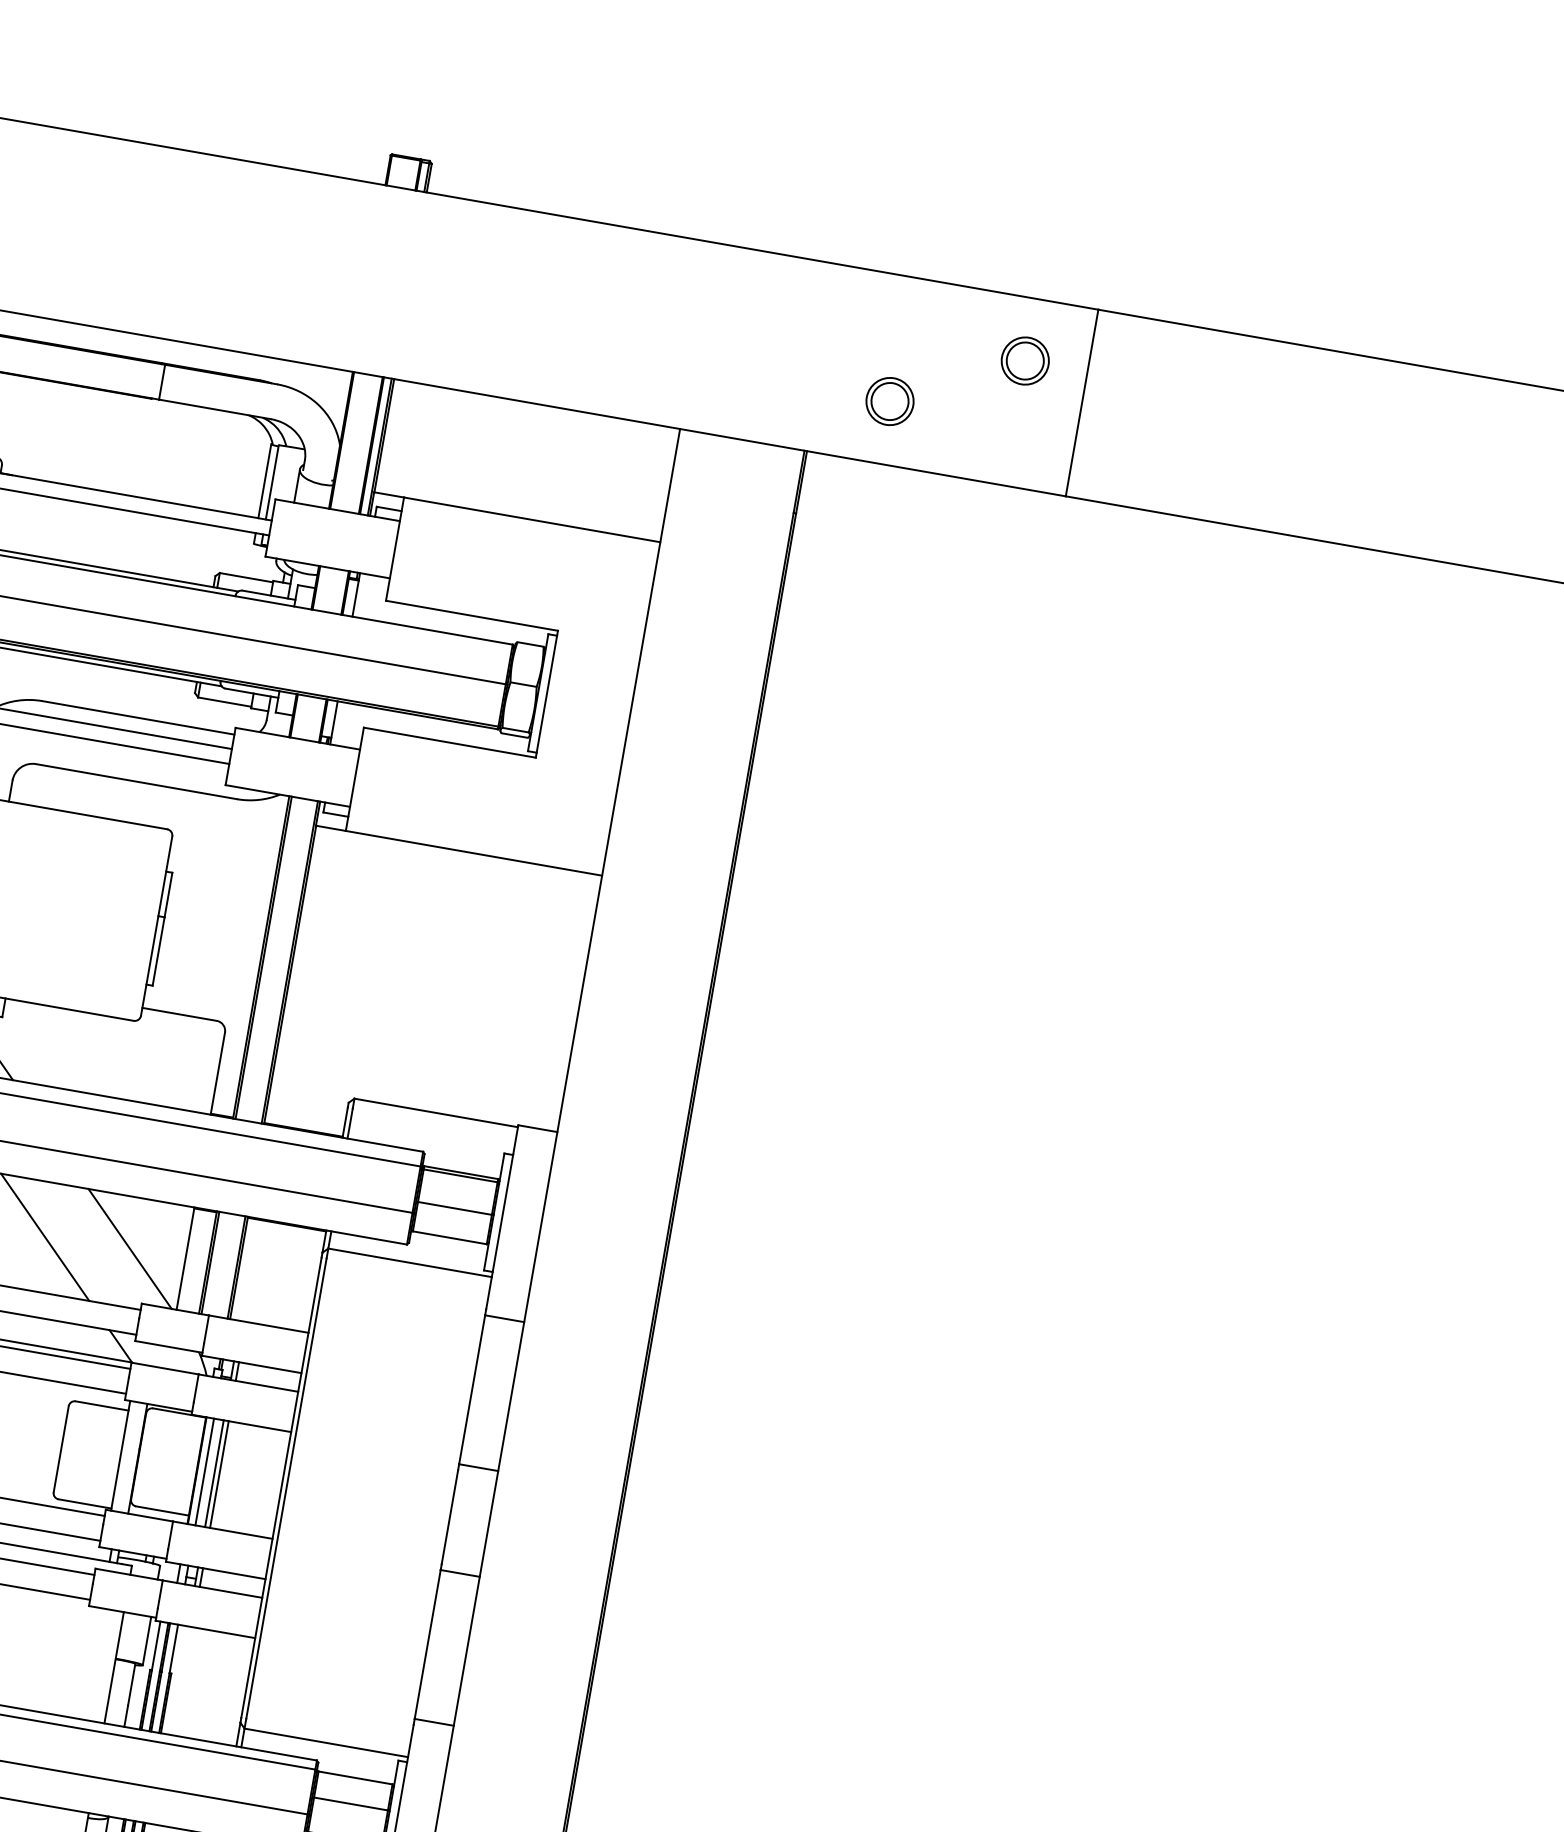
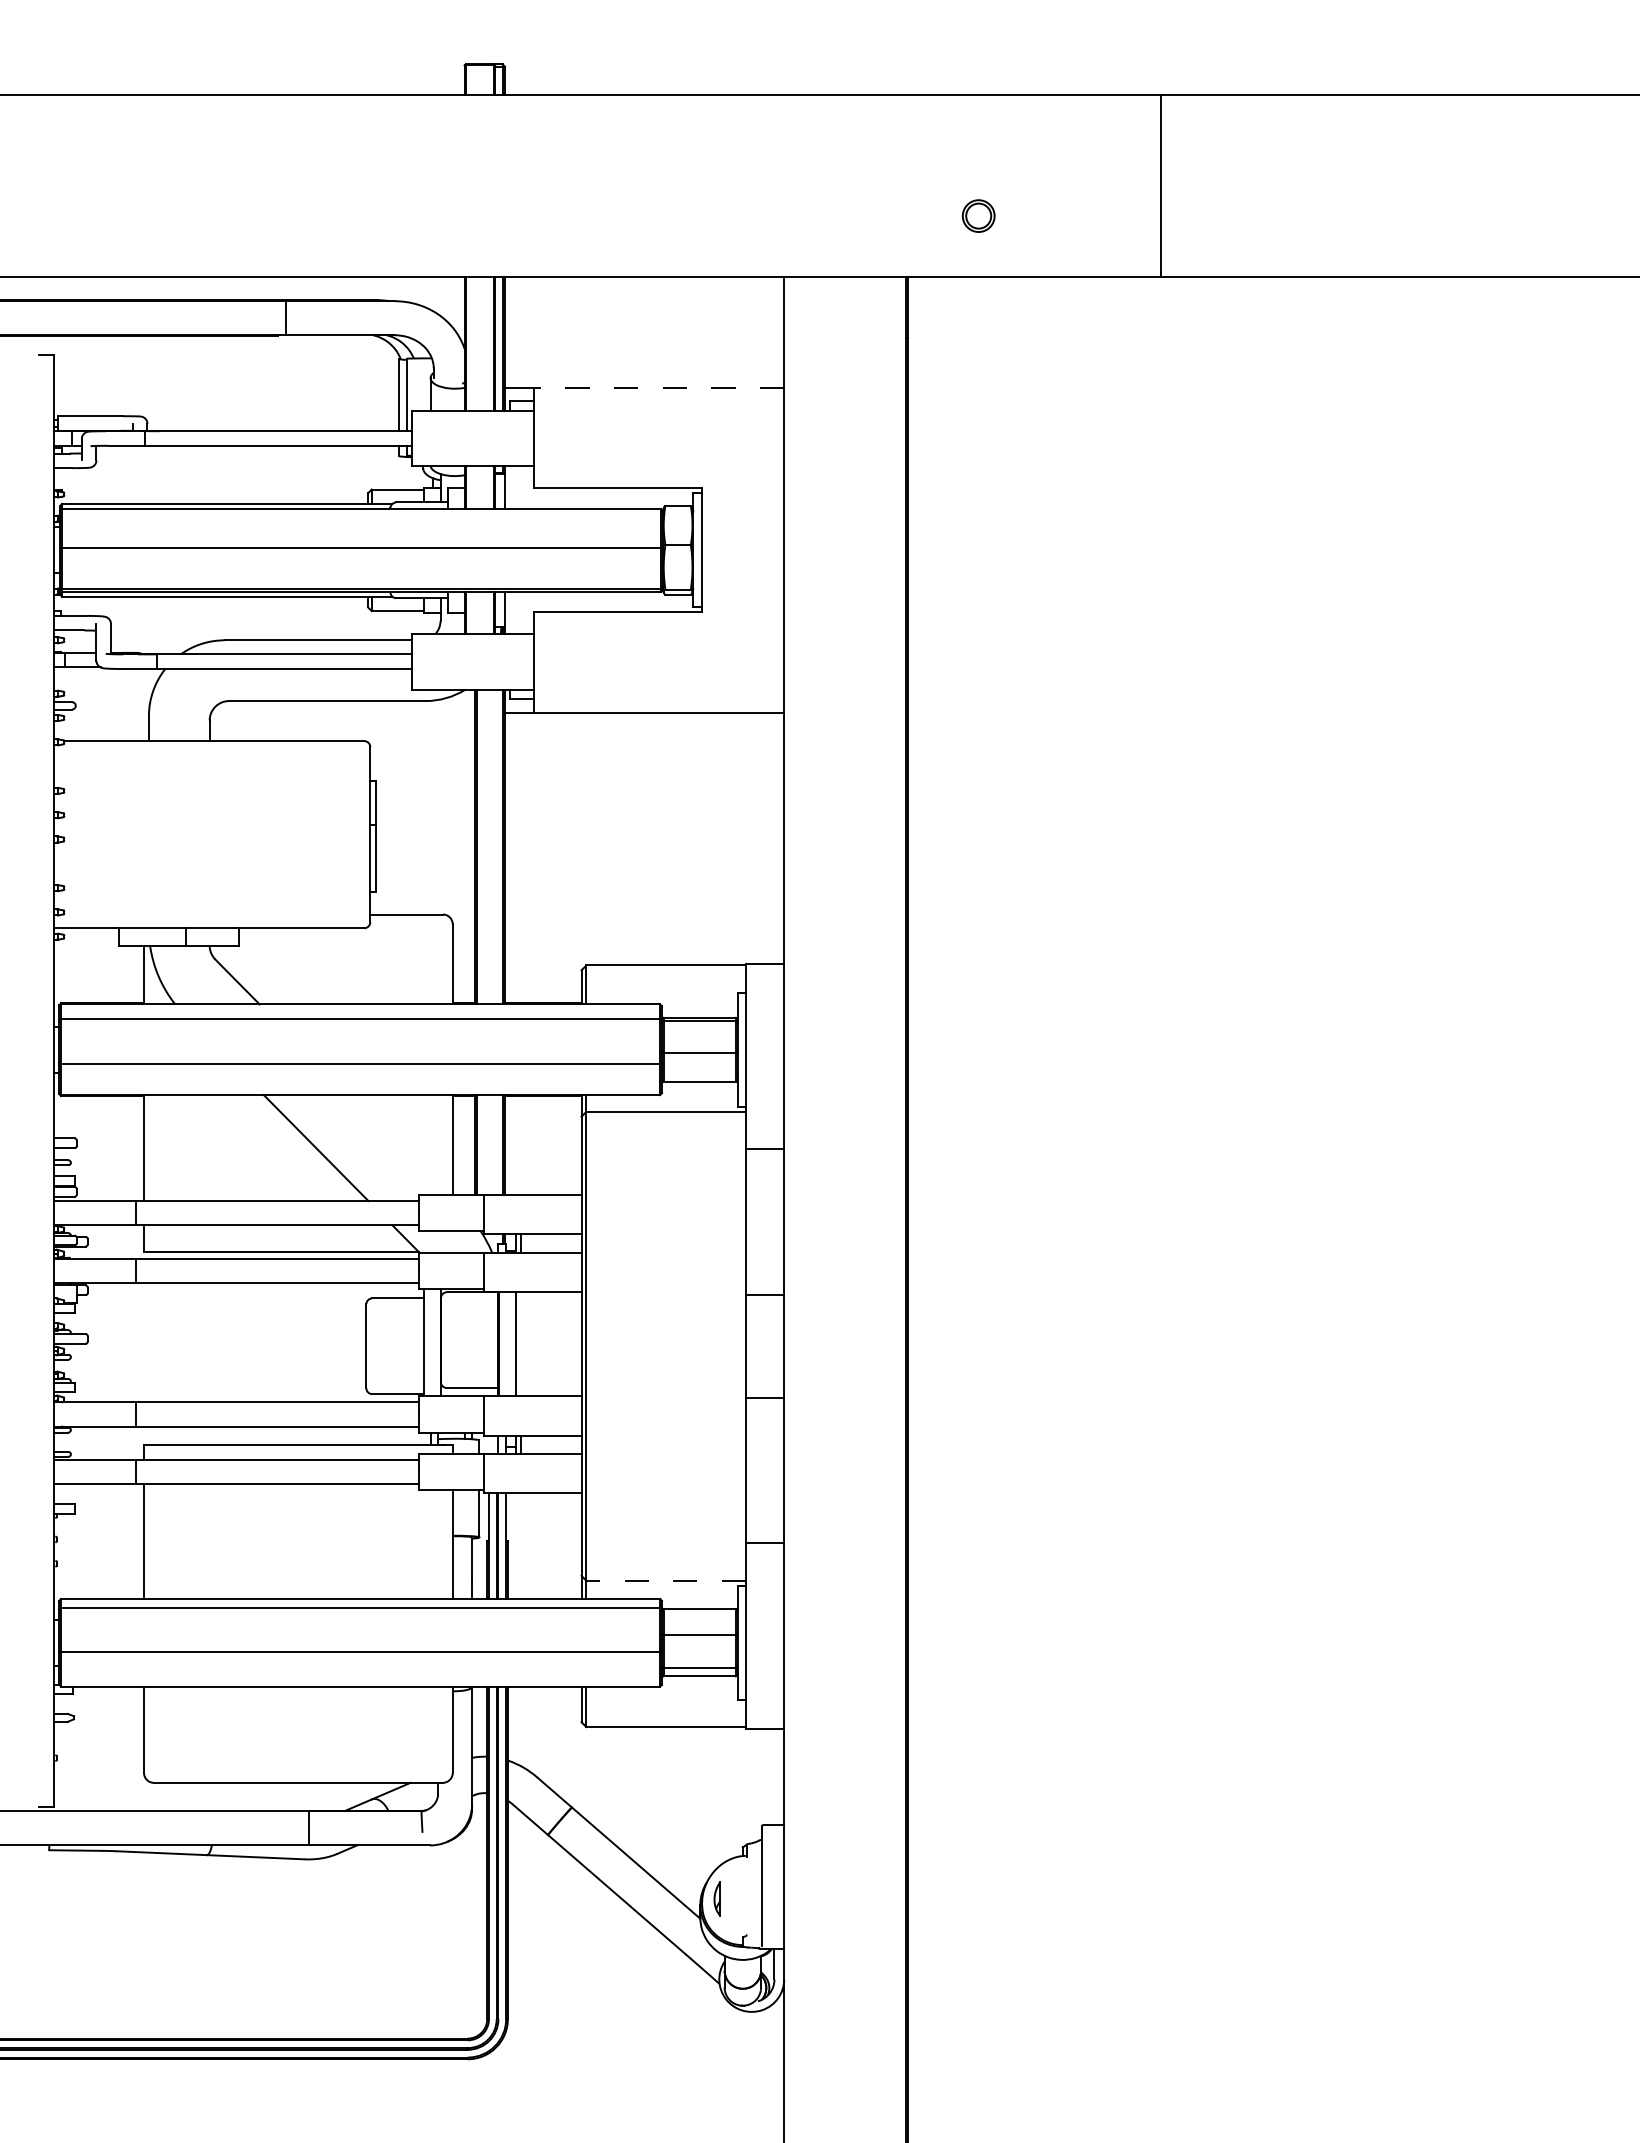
part: (1024, 360) -> (1099, 154), removed
part: (890, 400) -> (978, 215), size x0.7
line: (531, 519) -> (658, 387), solid -> dashed
line: (130, 1248) -> (398, 1144), removed
line: (205, 1471) -> (506, 1343), removed
line: (219, 1473) -> (520, 1343), removed
line: (326, 1742) -> (666, 1580), solid -> dashed

